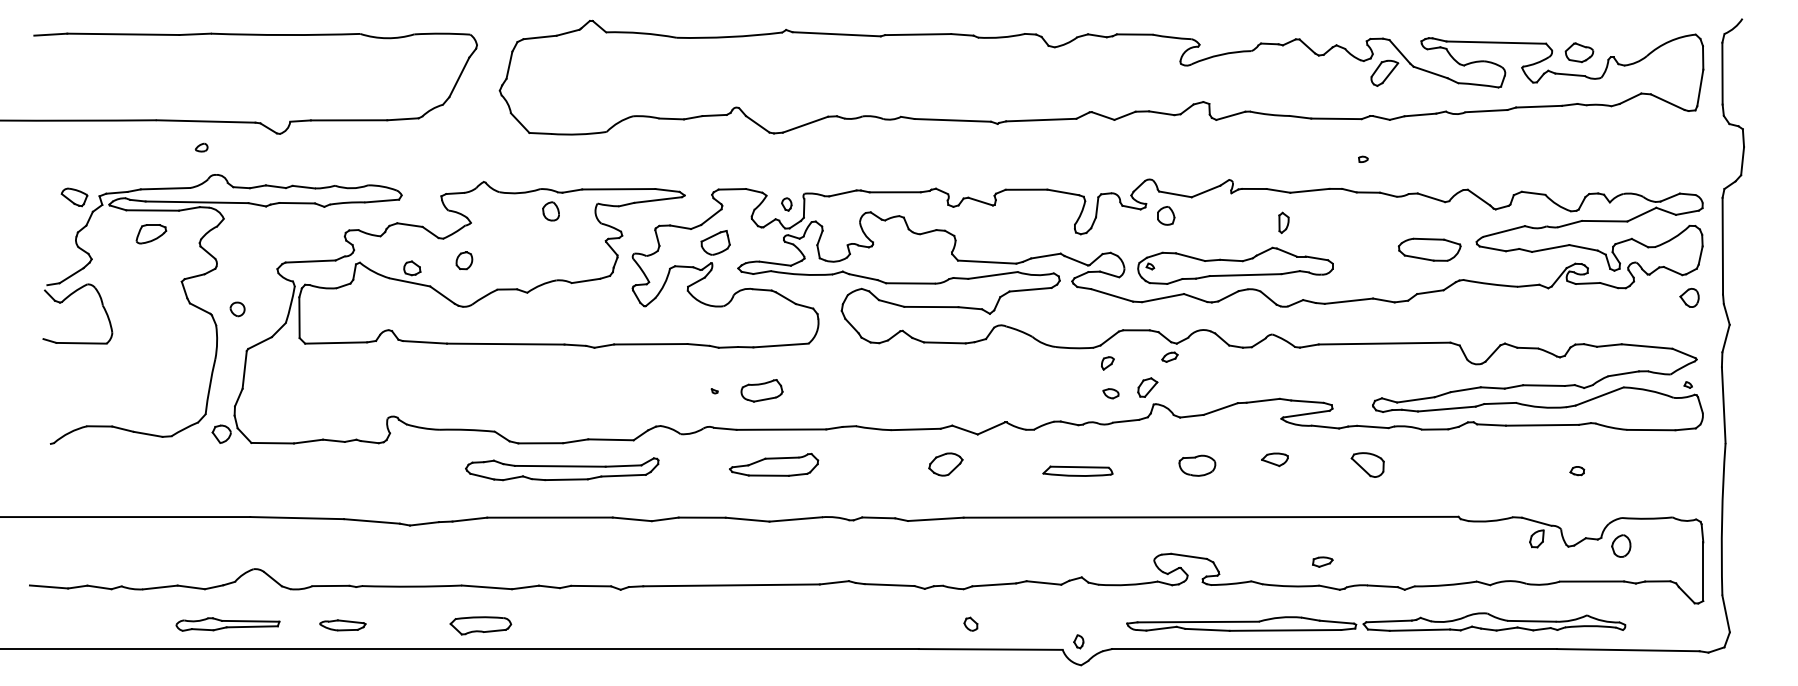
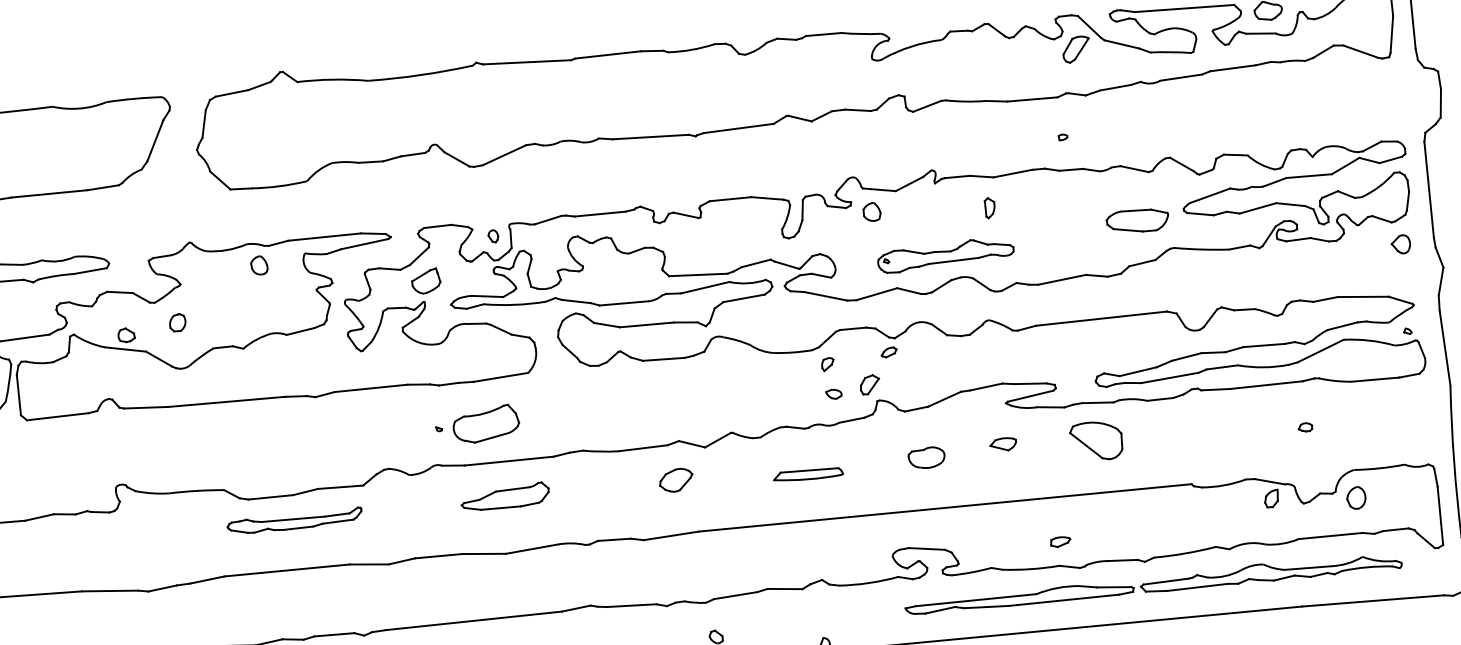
part: (1235, 265) -> (945, 254), size x0.7
part: (761, 390) -> (485, 424), size x1.6
part: (1367, 464) -> (1095, 440), size x1.6
part: (562, 469) -> (295, 521), size x0.7
part: (1376, 621) -> (1153, 582), moved

